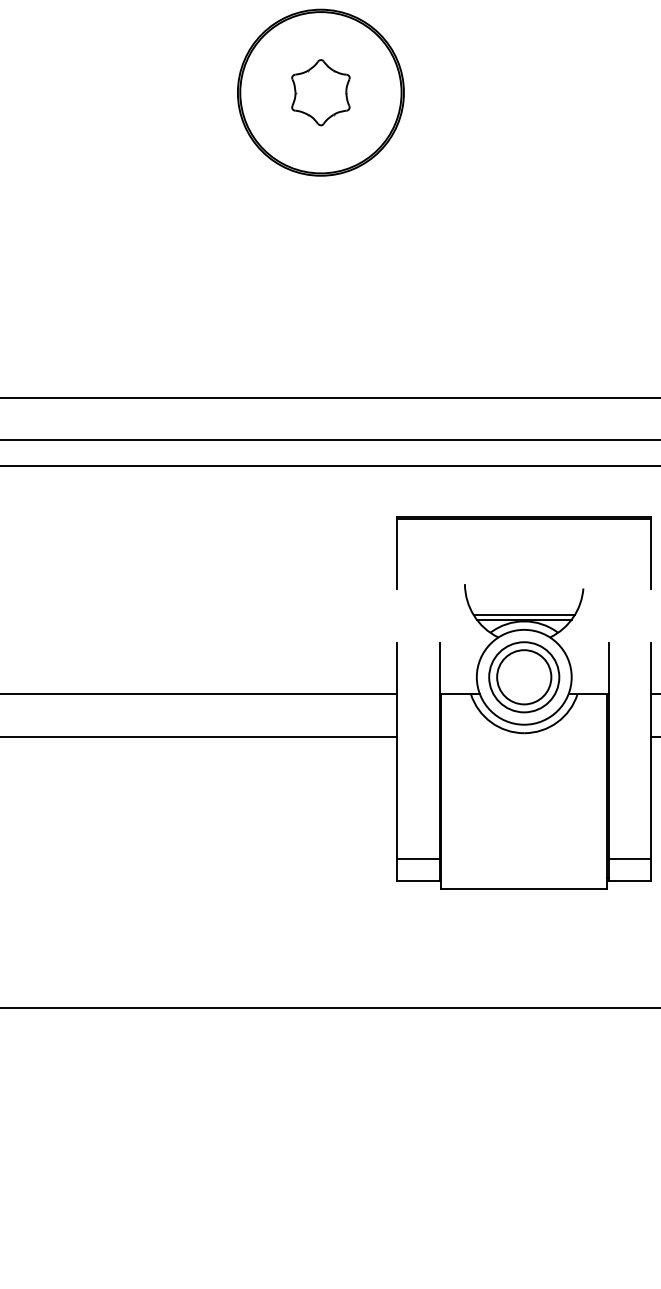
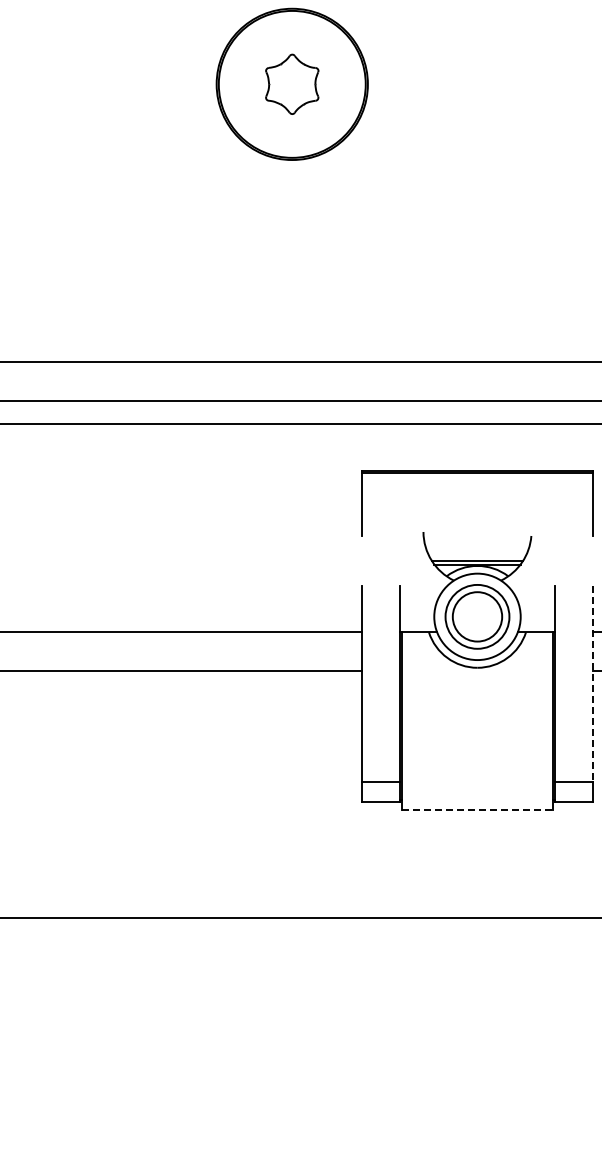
line: (651, 751) -> (593, 684), solid -> dashed
line: (524, 888) -> (477, 809), solid -> dashed

